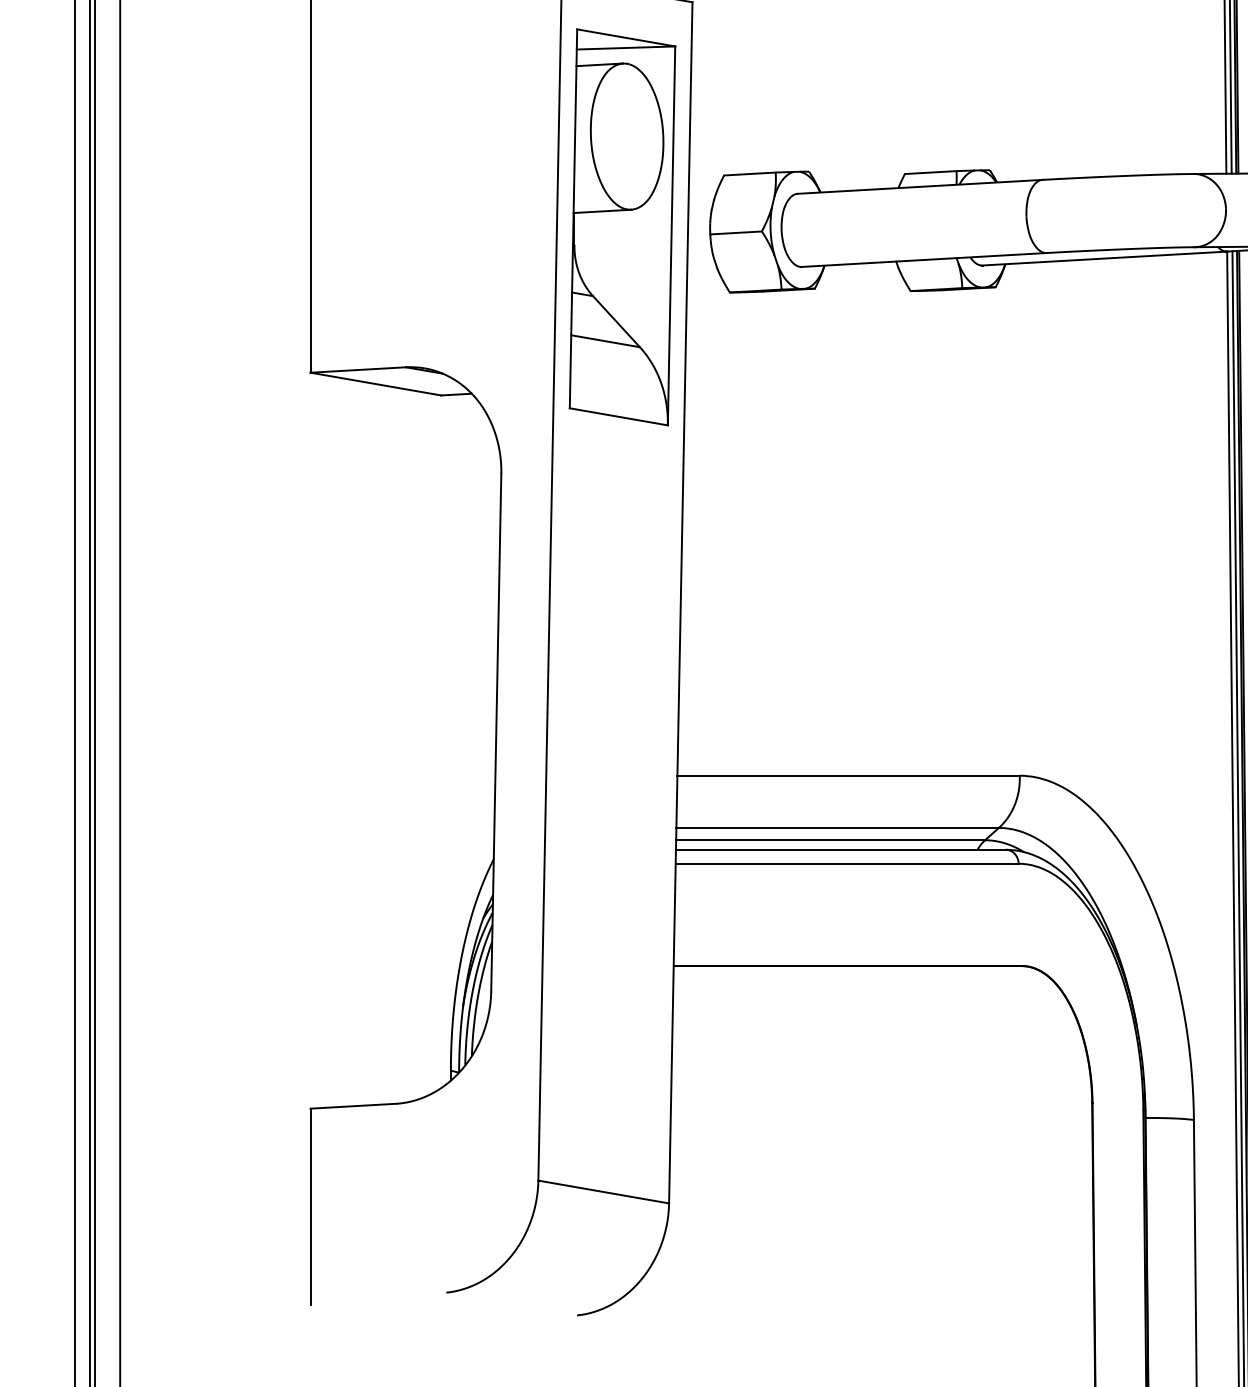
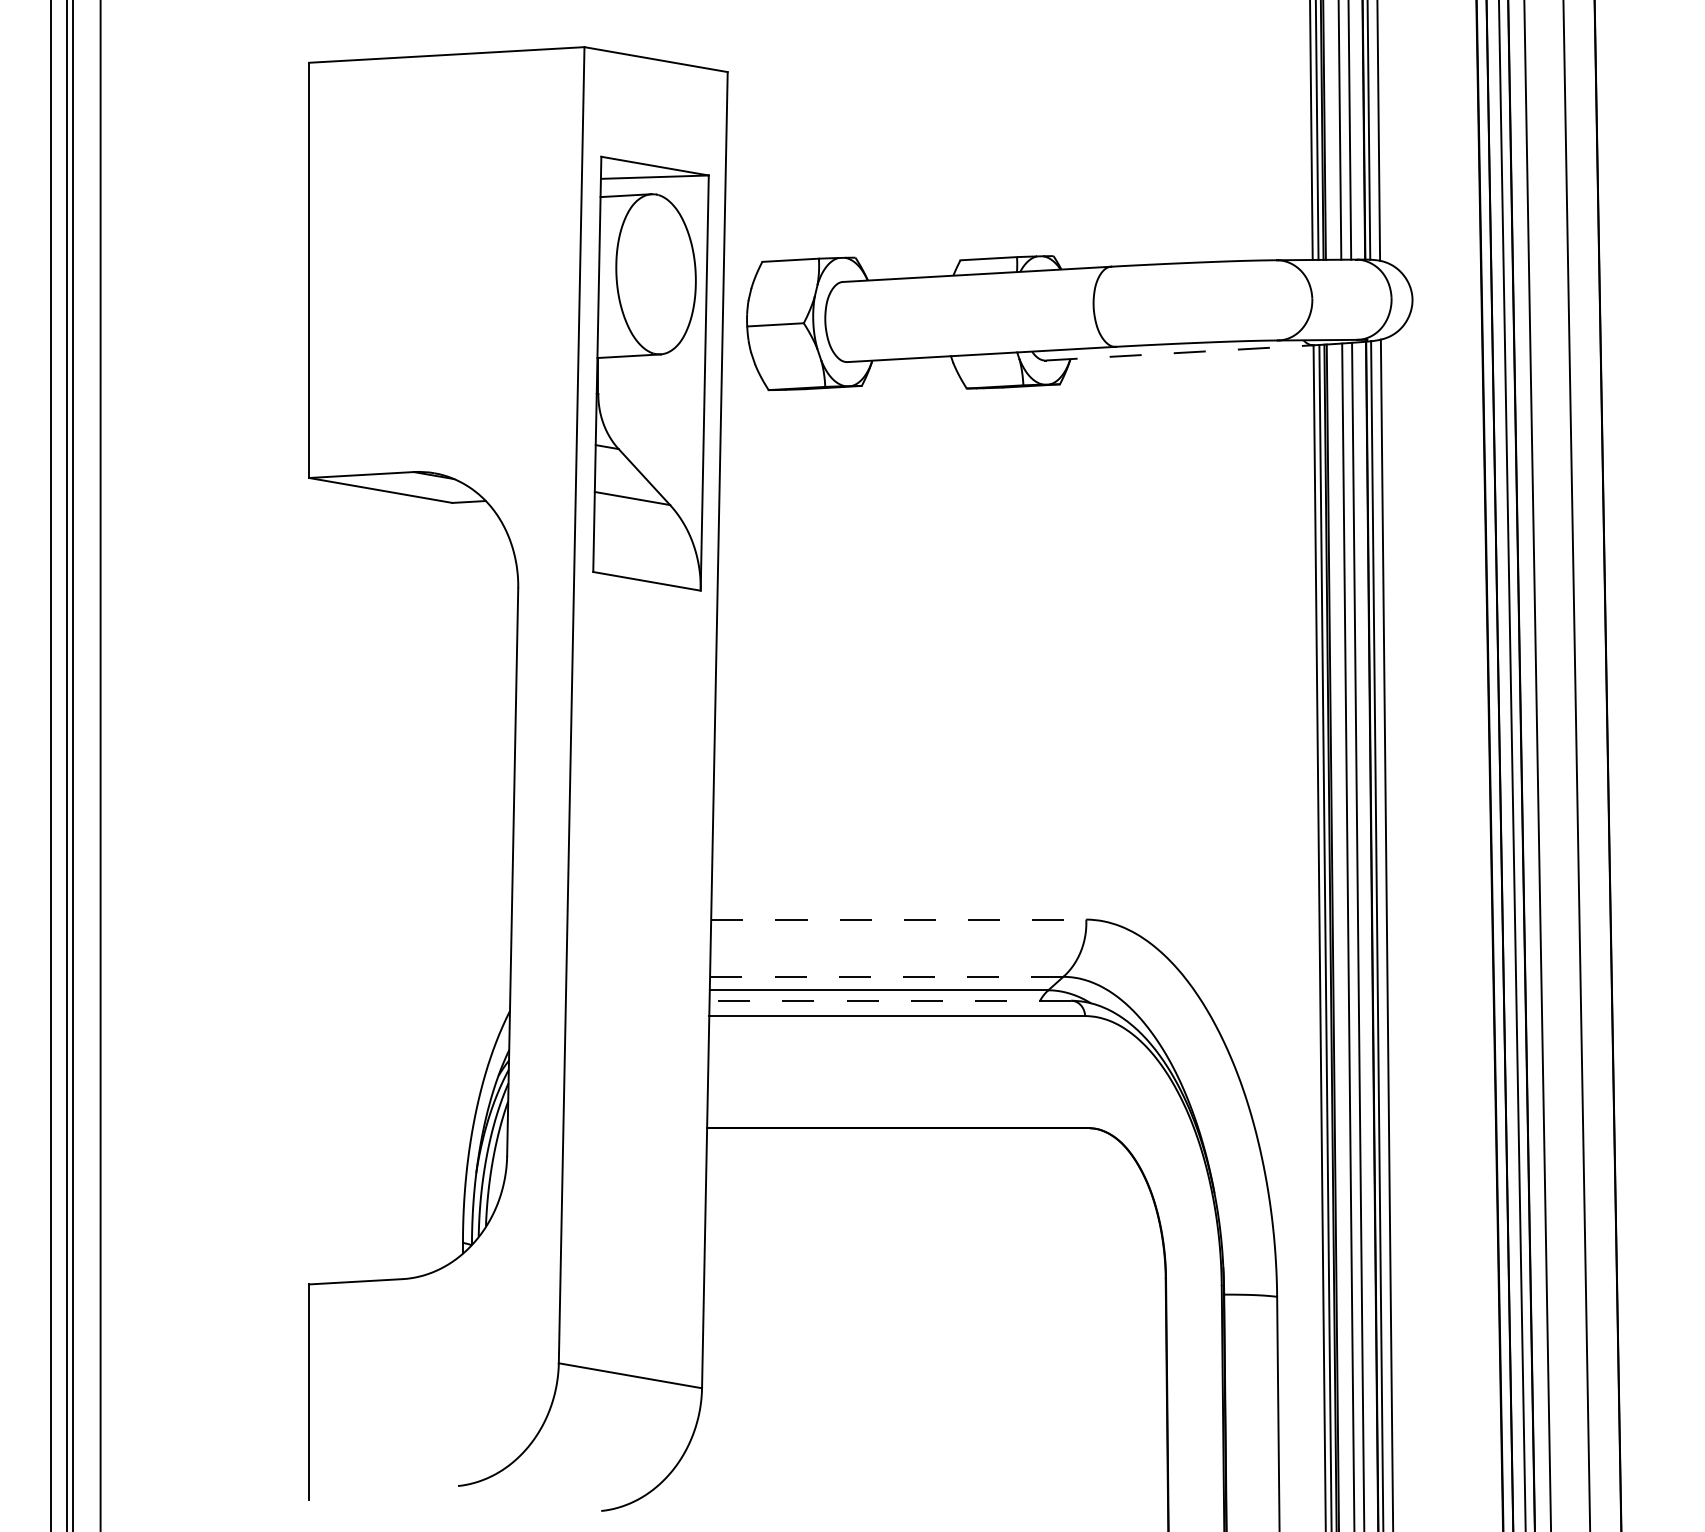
part: (622, 227) -> (650, 373), moved
line: (1105, 258) -> (1180, 352), solid -> dashed
line: (848, 775) -> (898, 919), solid -> dashed
line: (837, 827) -> (886, 976), solid -> dashed
line: (841, 849) -> (890, 1000), solid -> dashed

